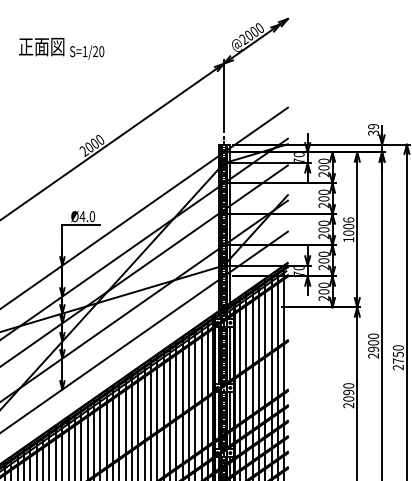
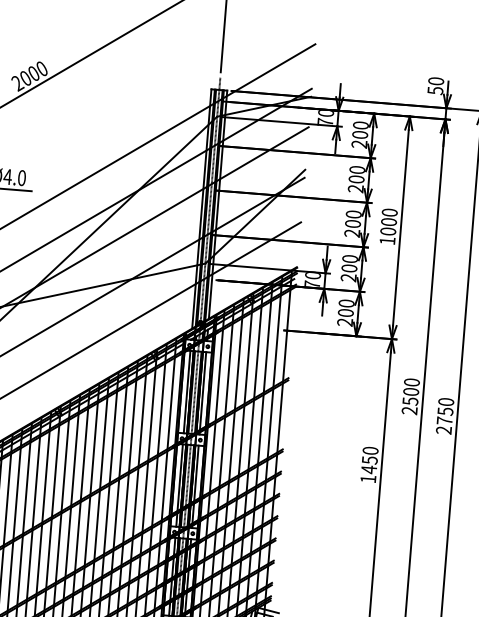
text: (373, 129) -> (435, 85), 39 -> 50
text: (348, 219) -> (389, 211), 1006 -> 1000
text: (373, 349) -> (410, 401), 2900 -> 2500
text: (348, 398) -> (368, 468), 2090 -> 1450

